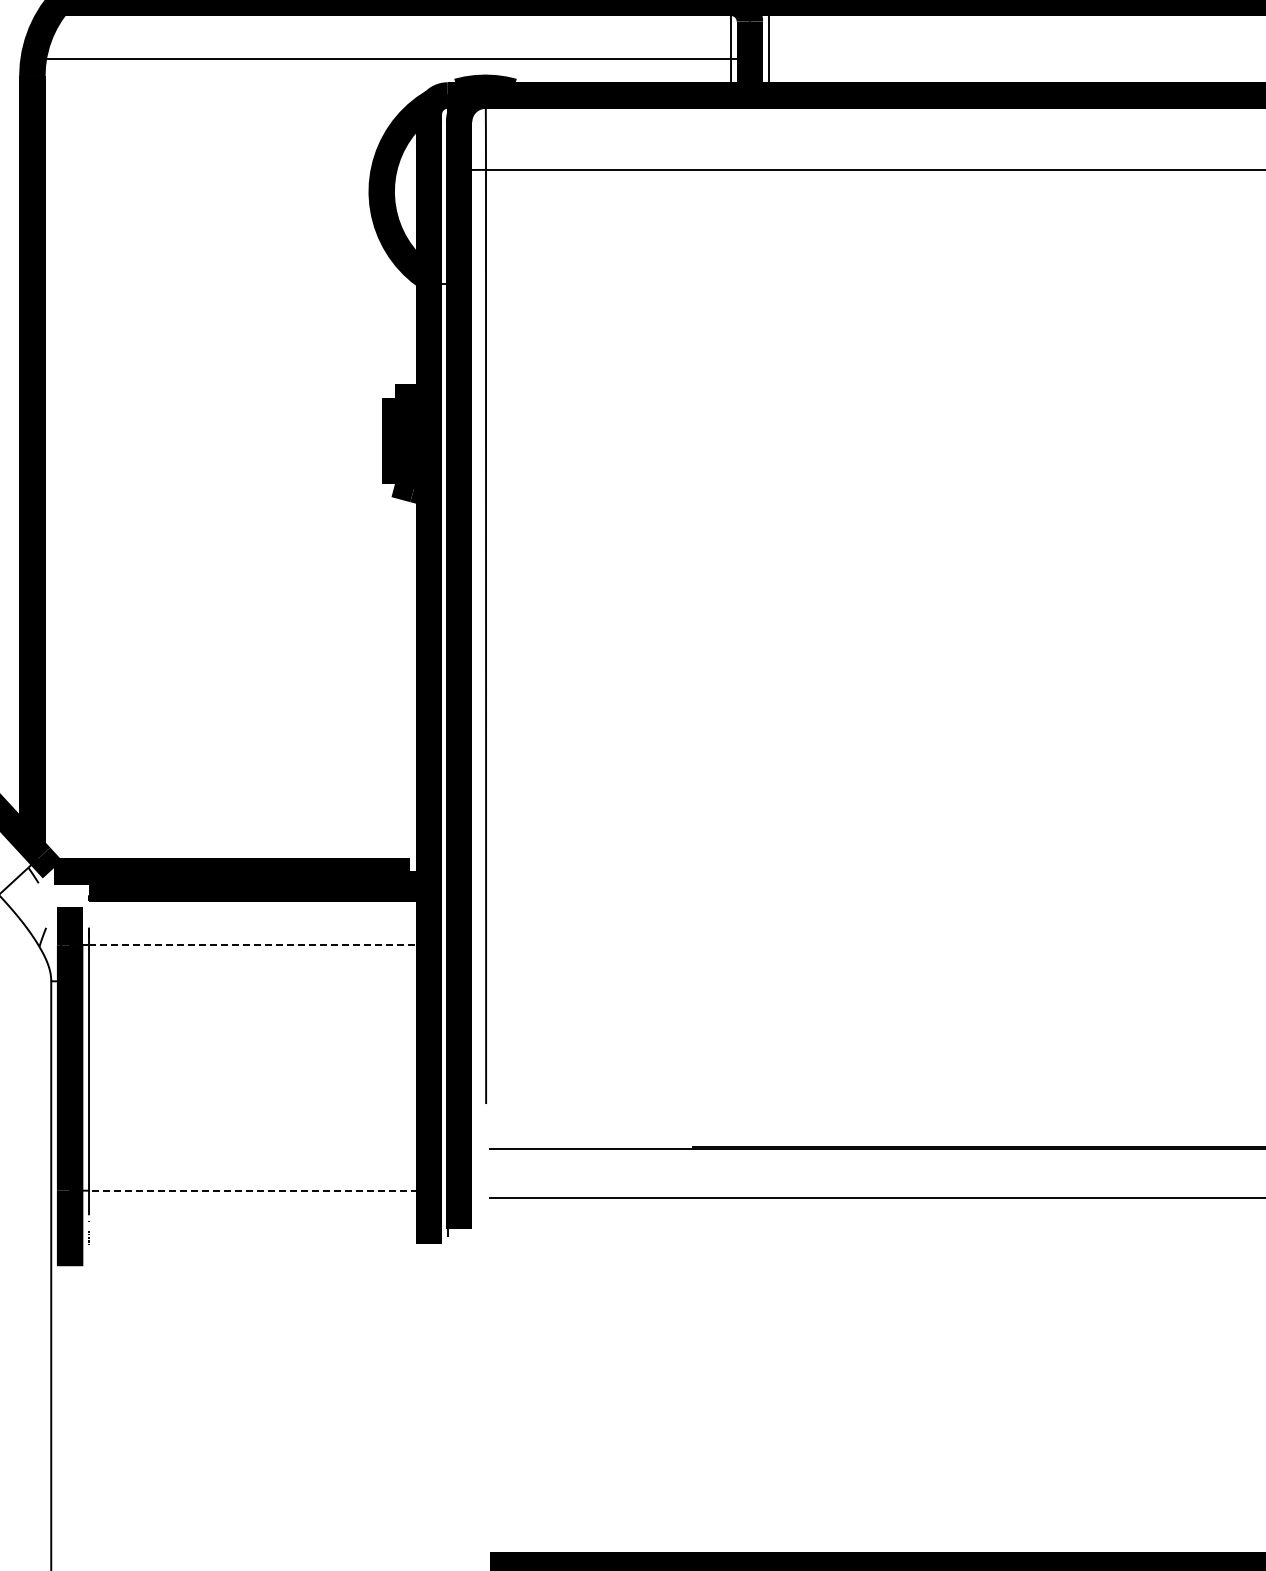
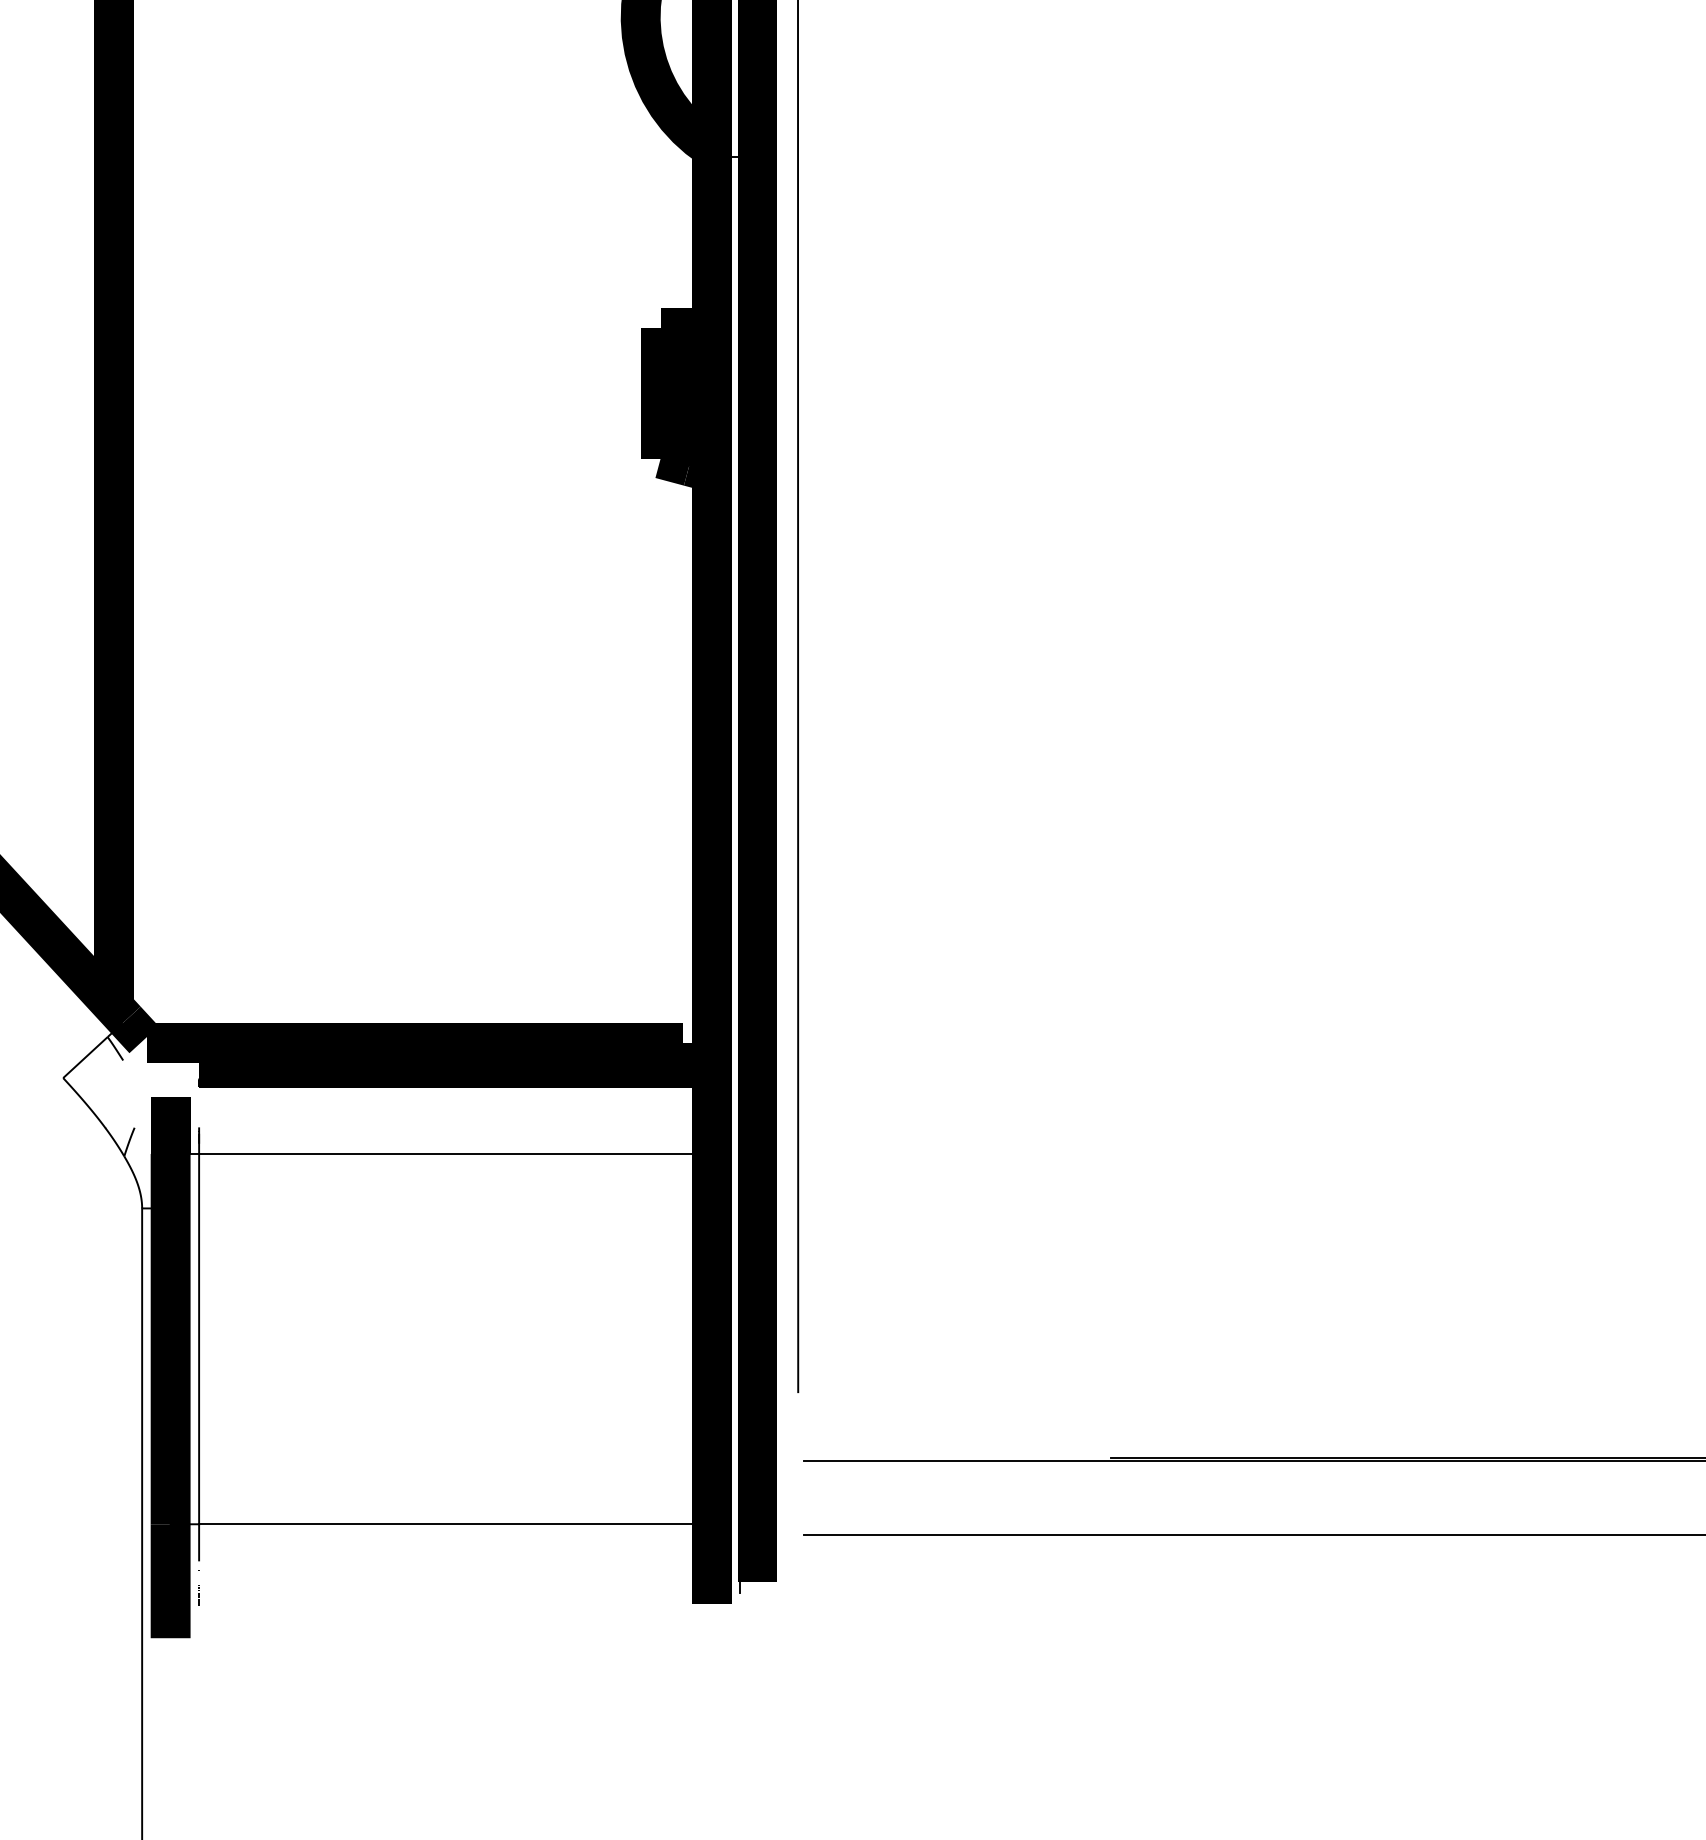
line: (258, 945) -> (454, 1154), dashed -> solid
line: (258, 1190) -> (454, 1523), dashed -> solid

